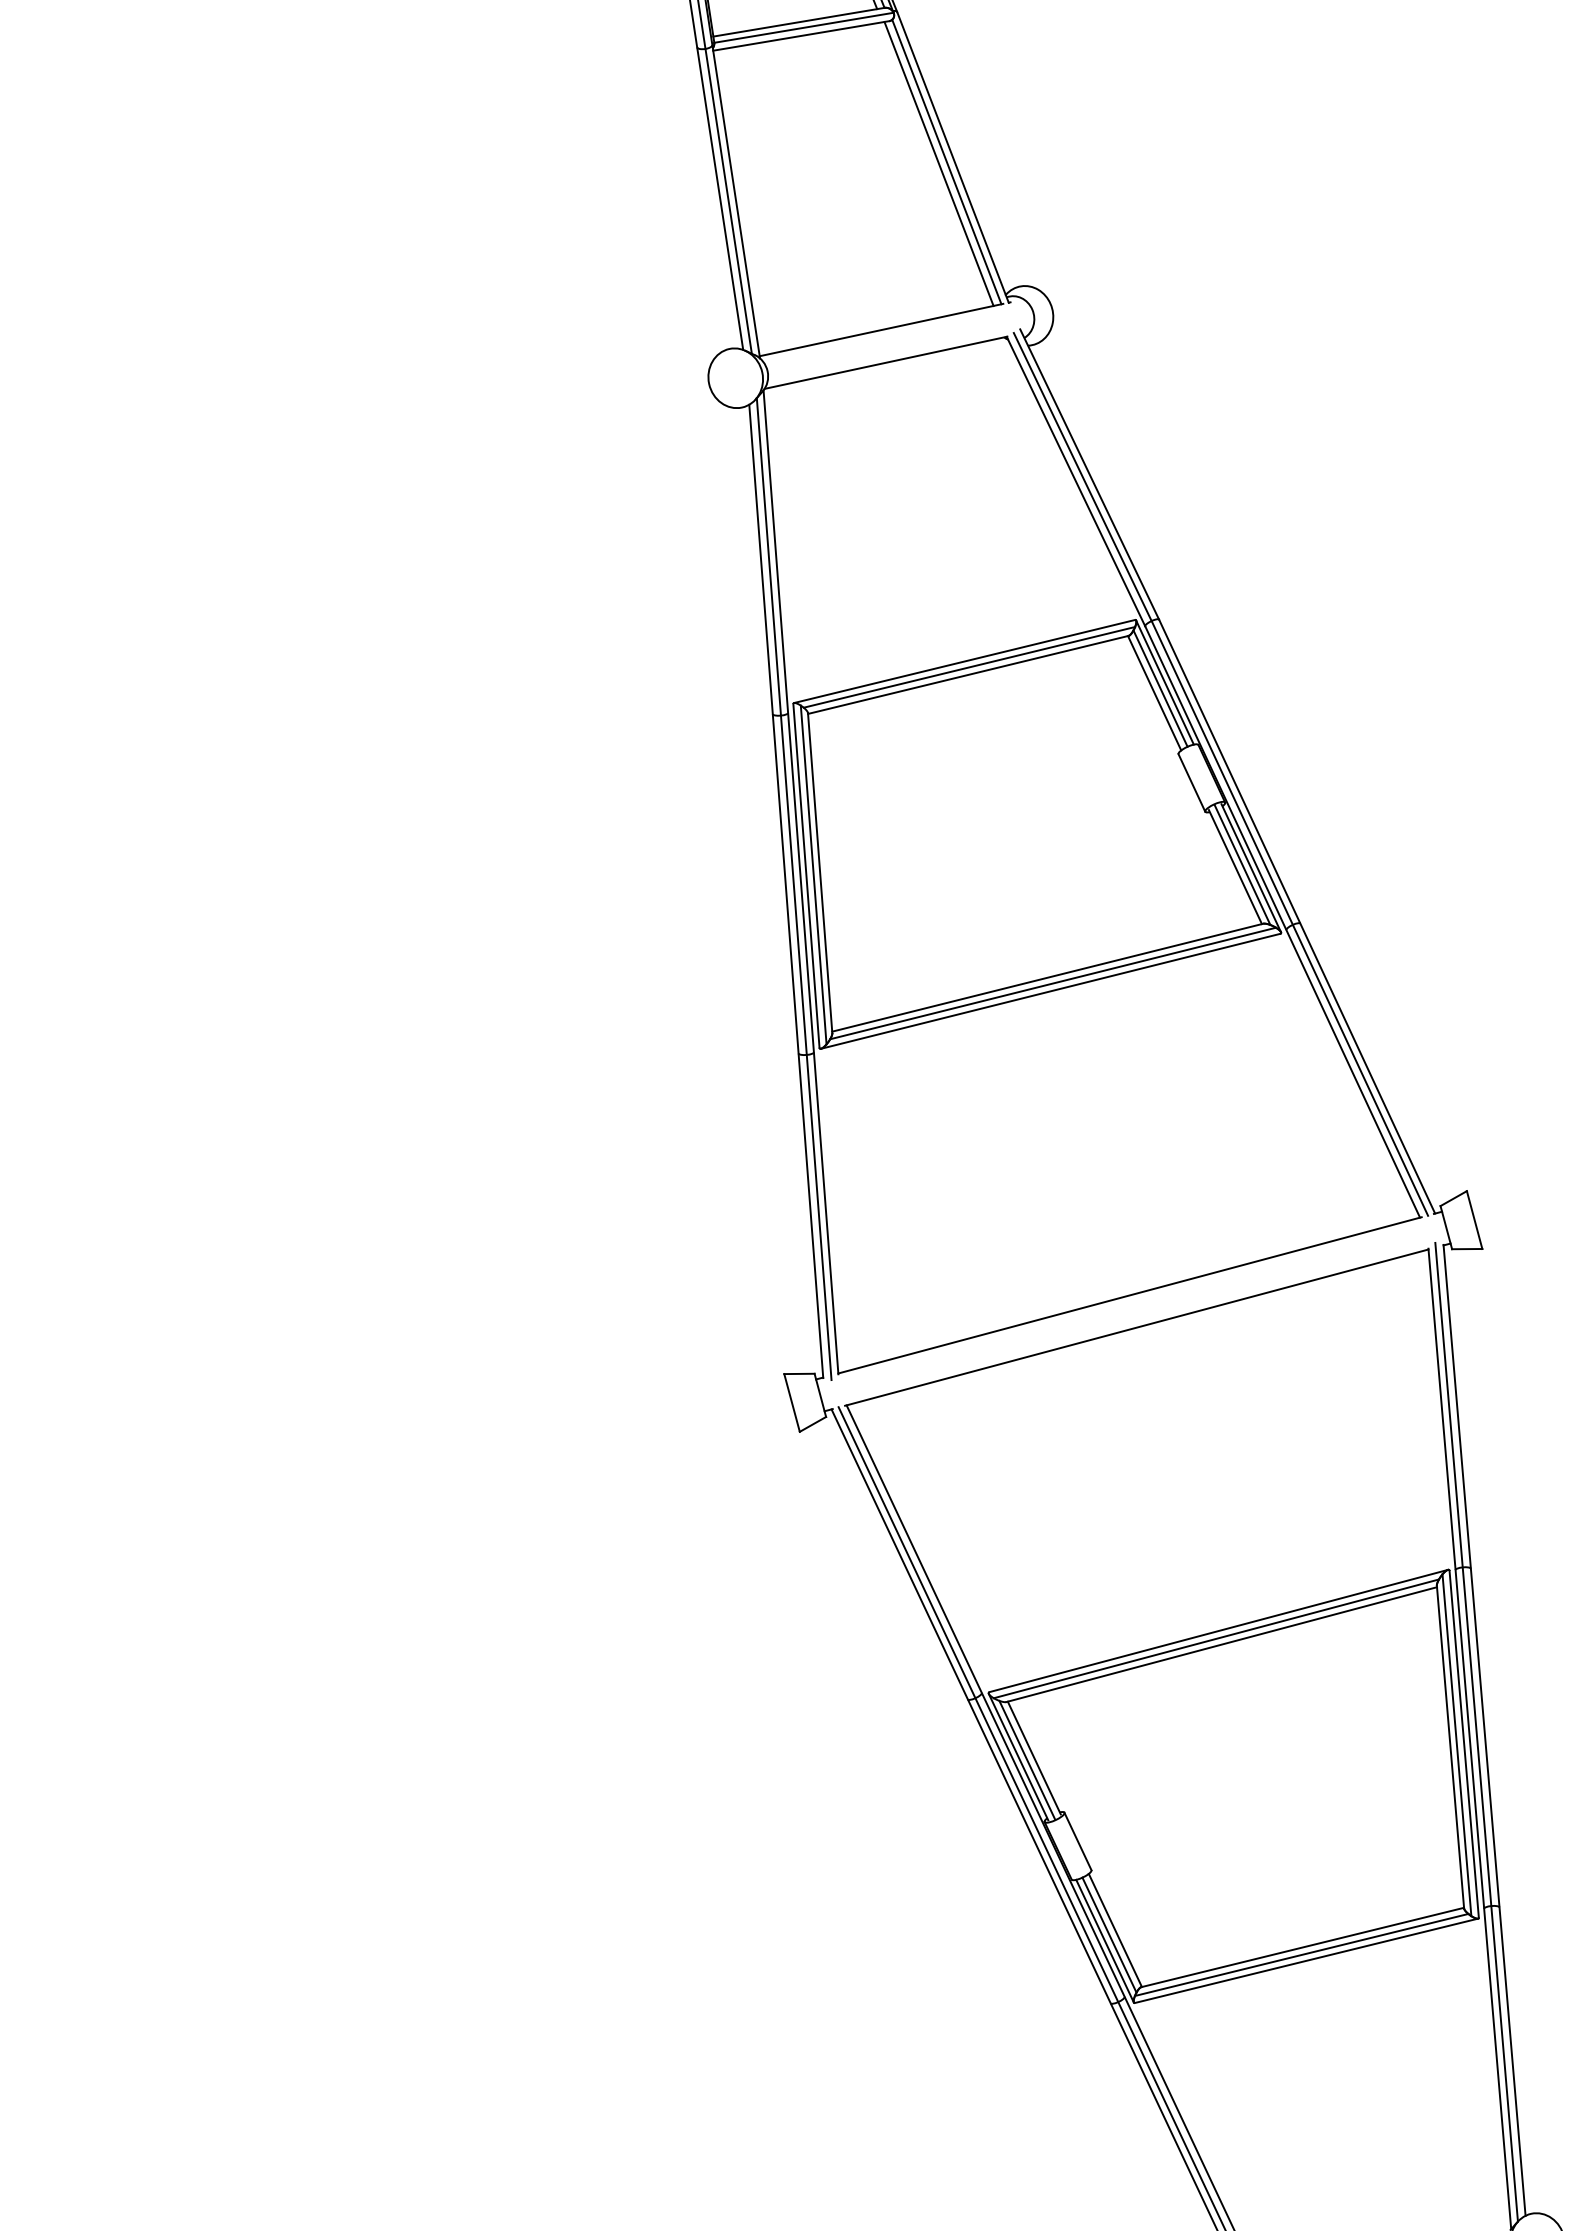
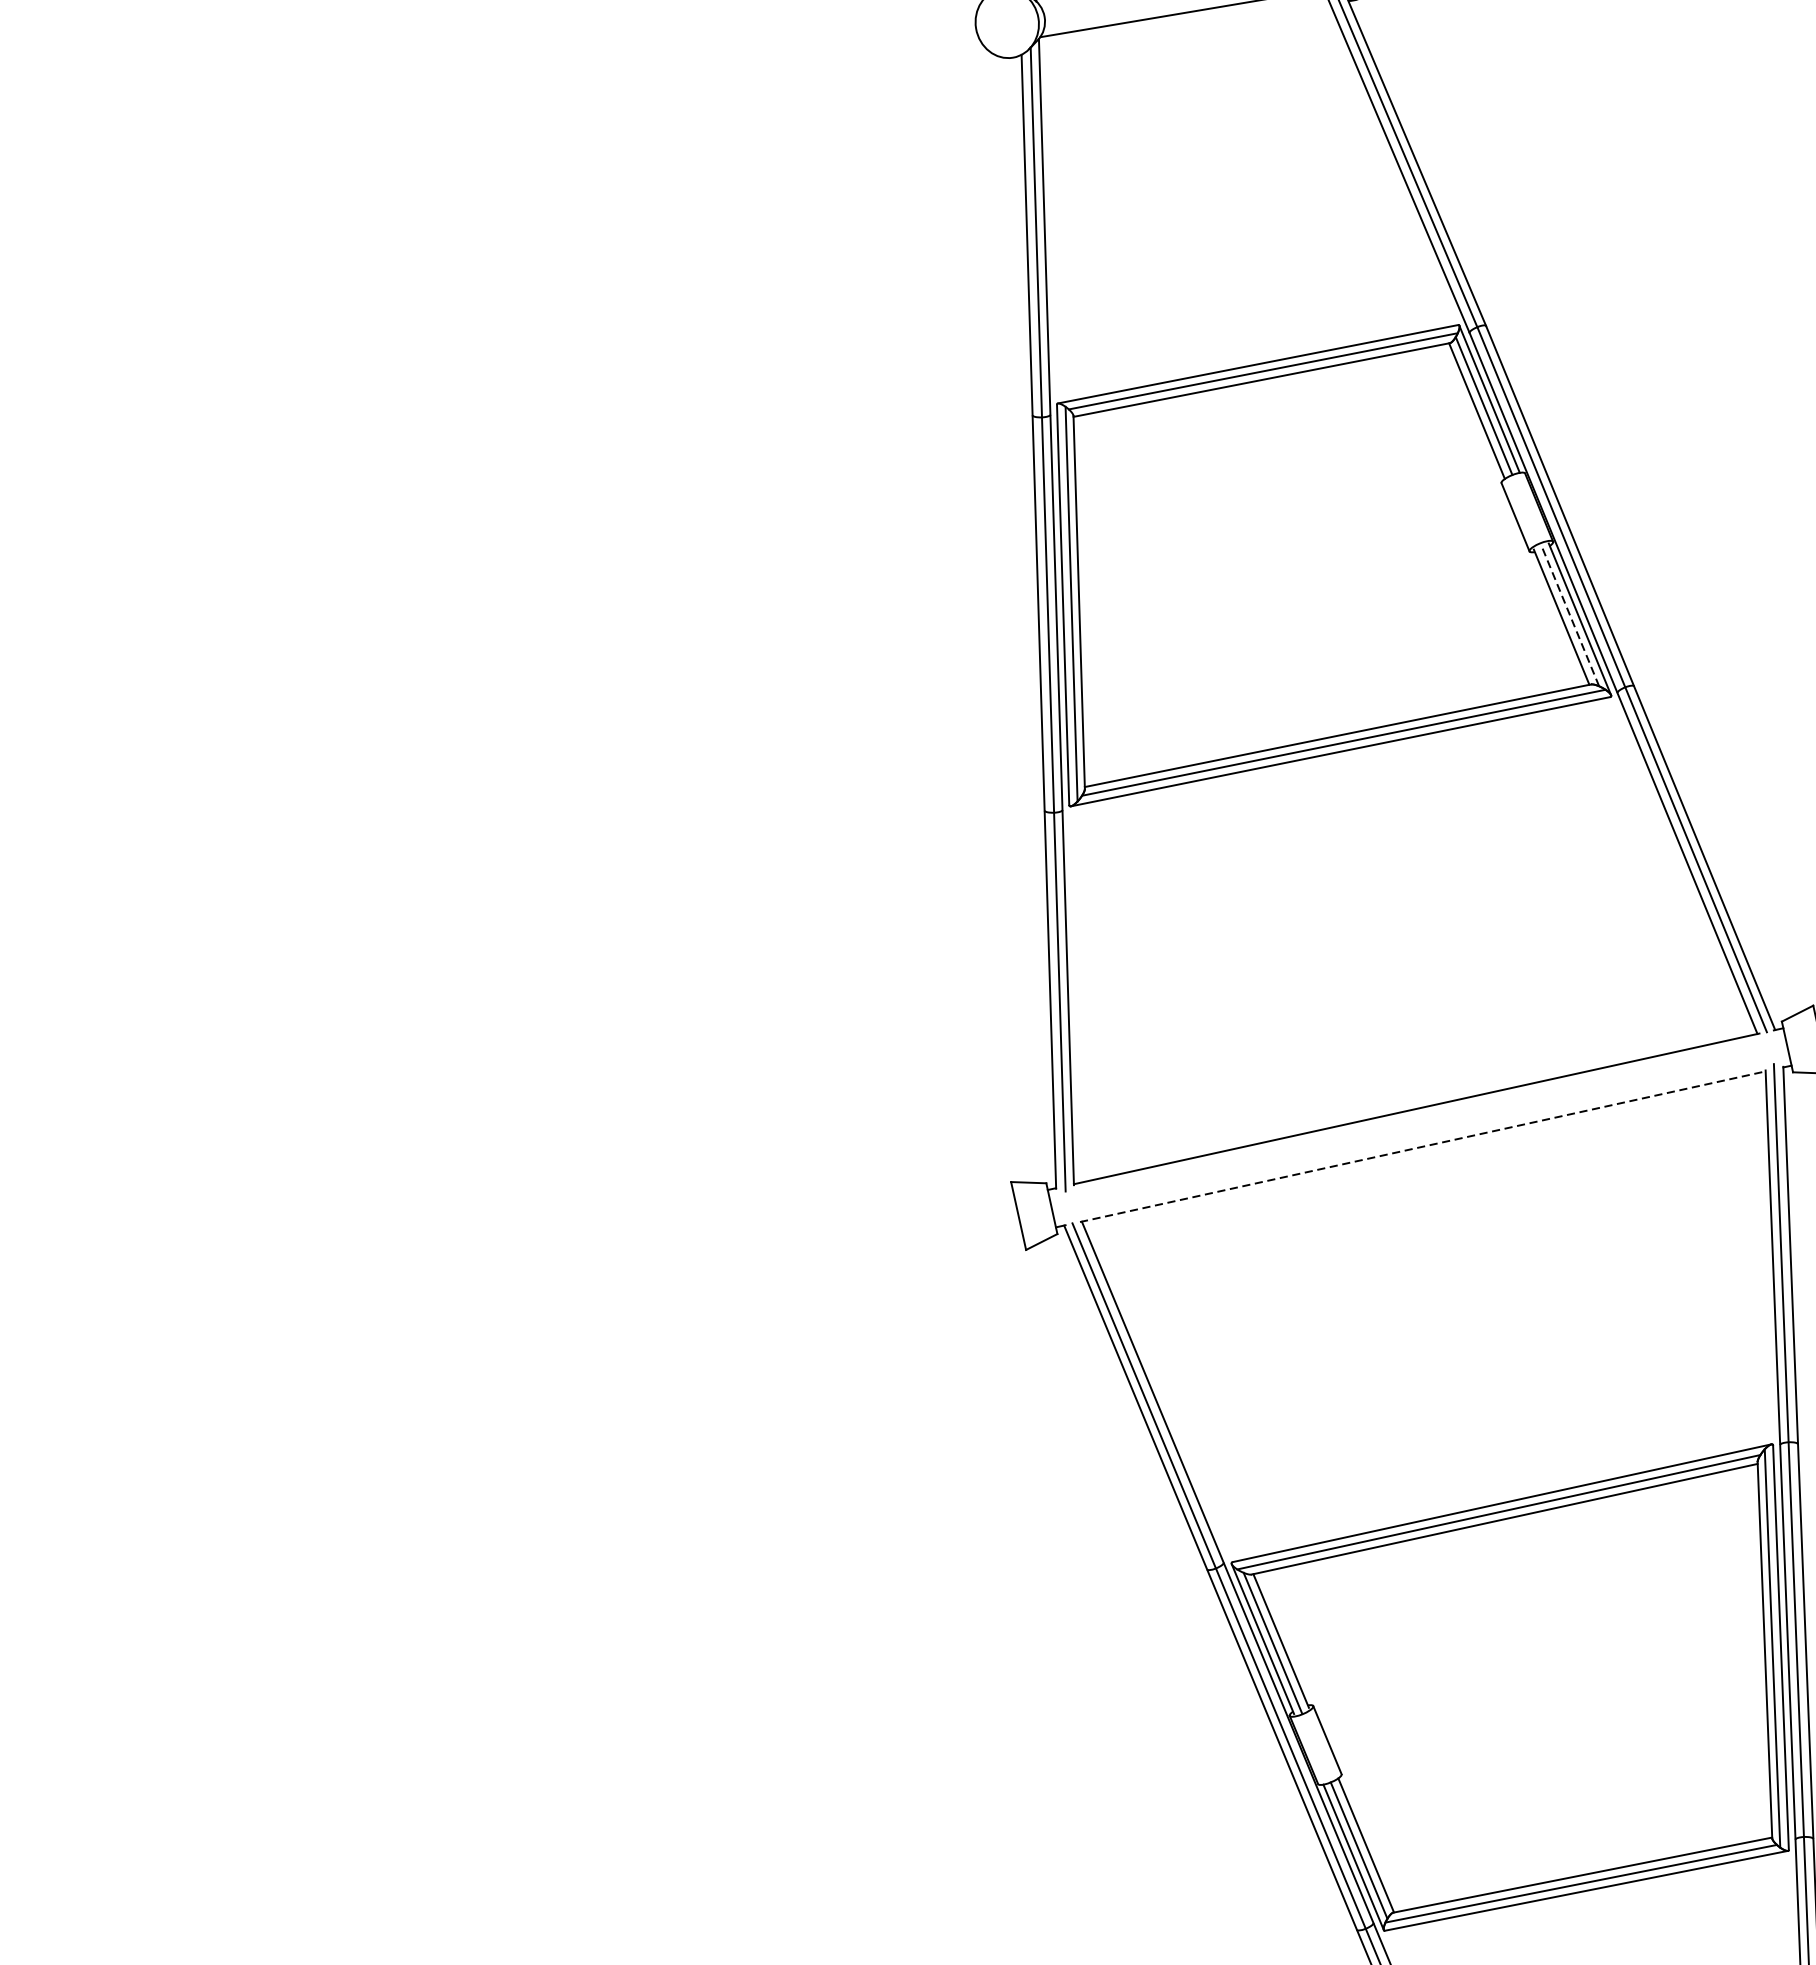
line: (1242, 865) -> (1569, 615), solid -> dashed
line: (1137, 1327) -> (1423, 1146), solid -> dashed

